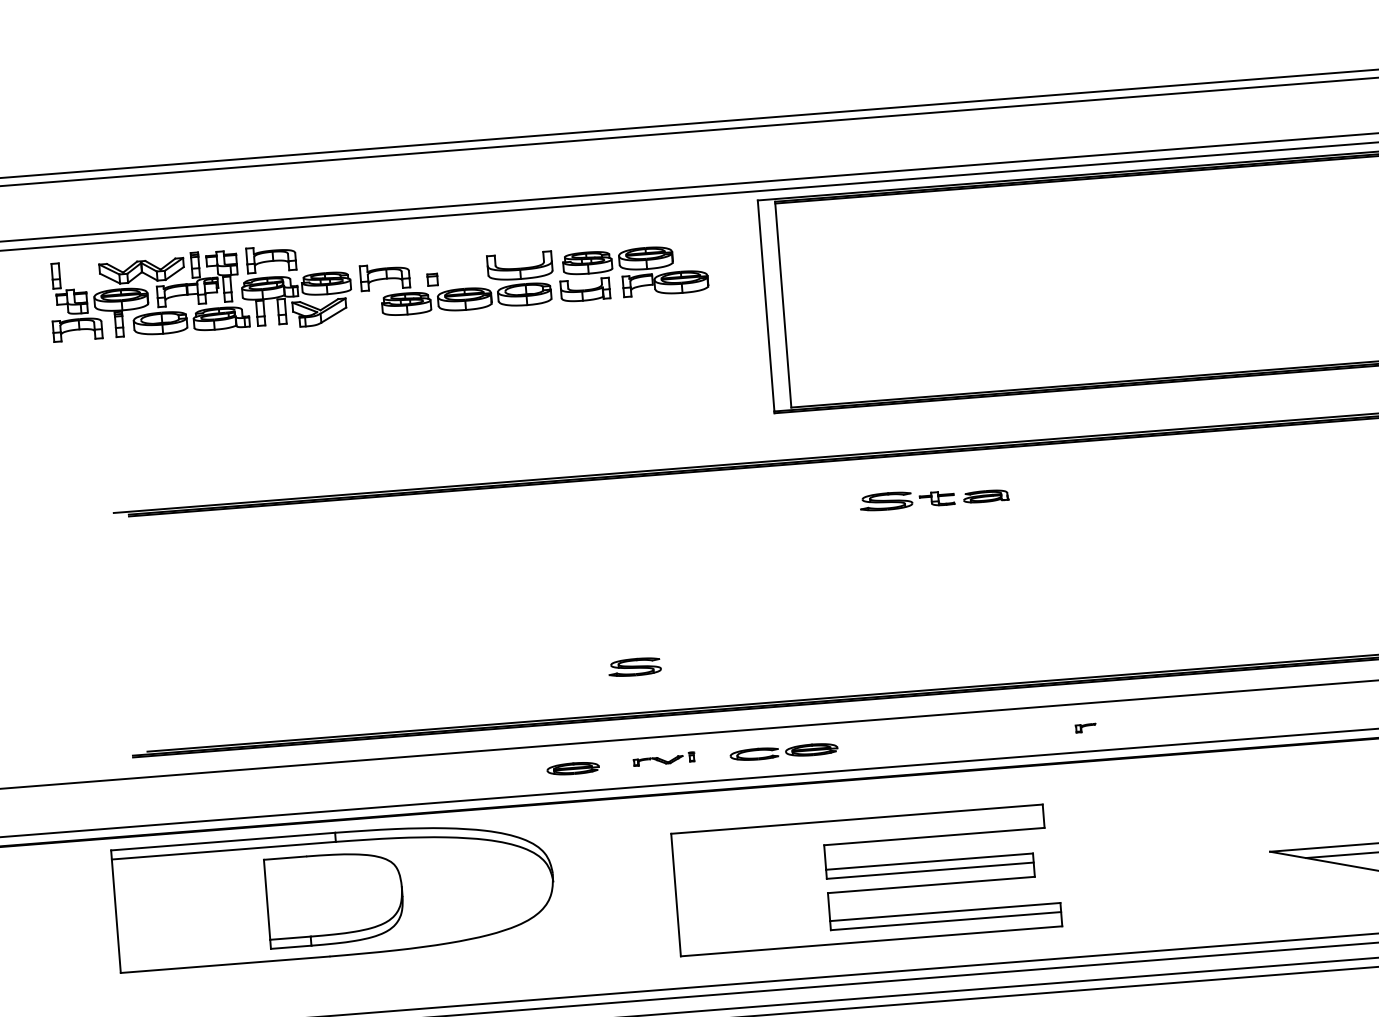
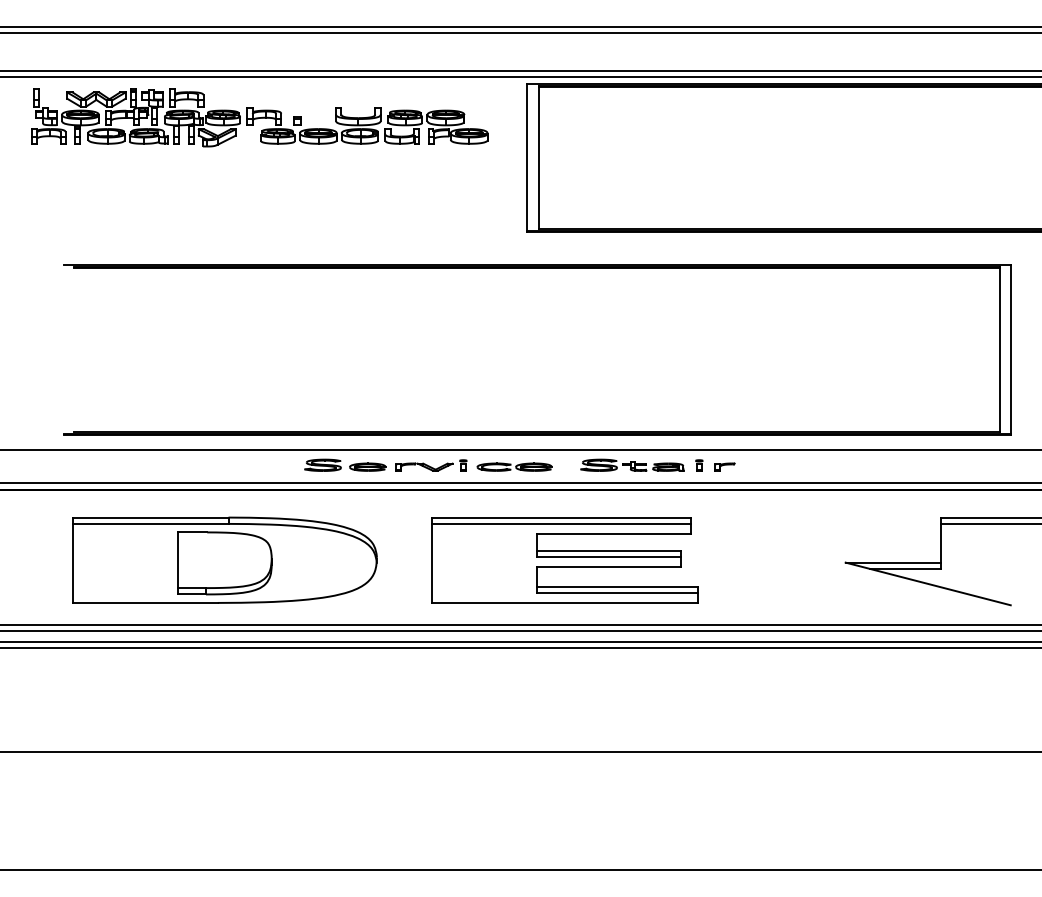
part: (934, 496) -> (632, 464), moved
part: (634, 666) -> (322, 464), moved
part: (1085, 727) -> (724, 466), size x1.43
part: (1049, 728) -> (699, 465), added
part: (664, 759) -> (431, 465), size x1.67
line: (857, 827) -> (561, 523), added
part: (334, 893) -> (224, 559), moved

